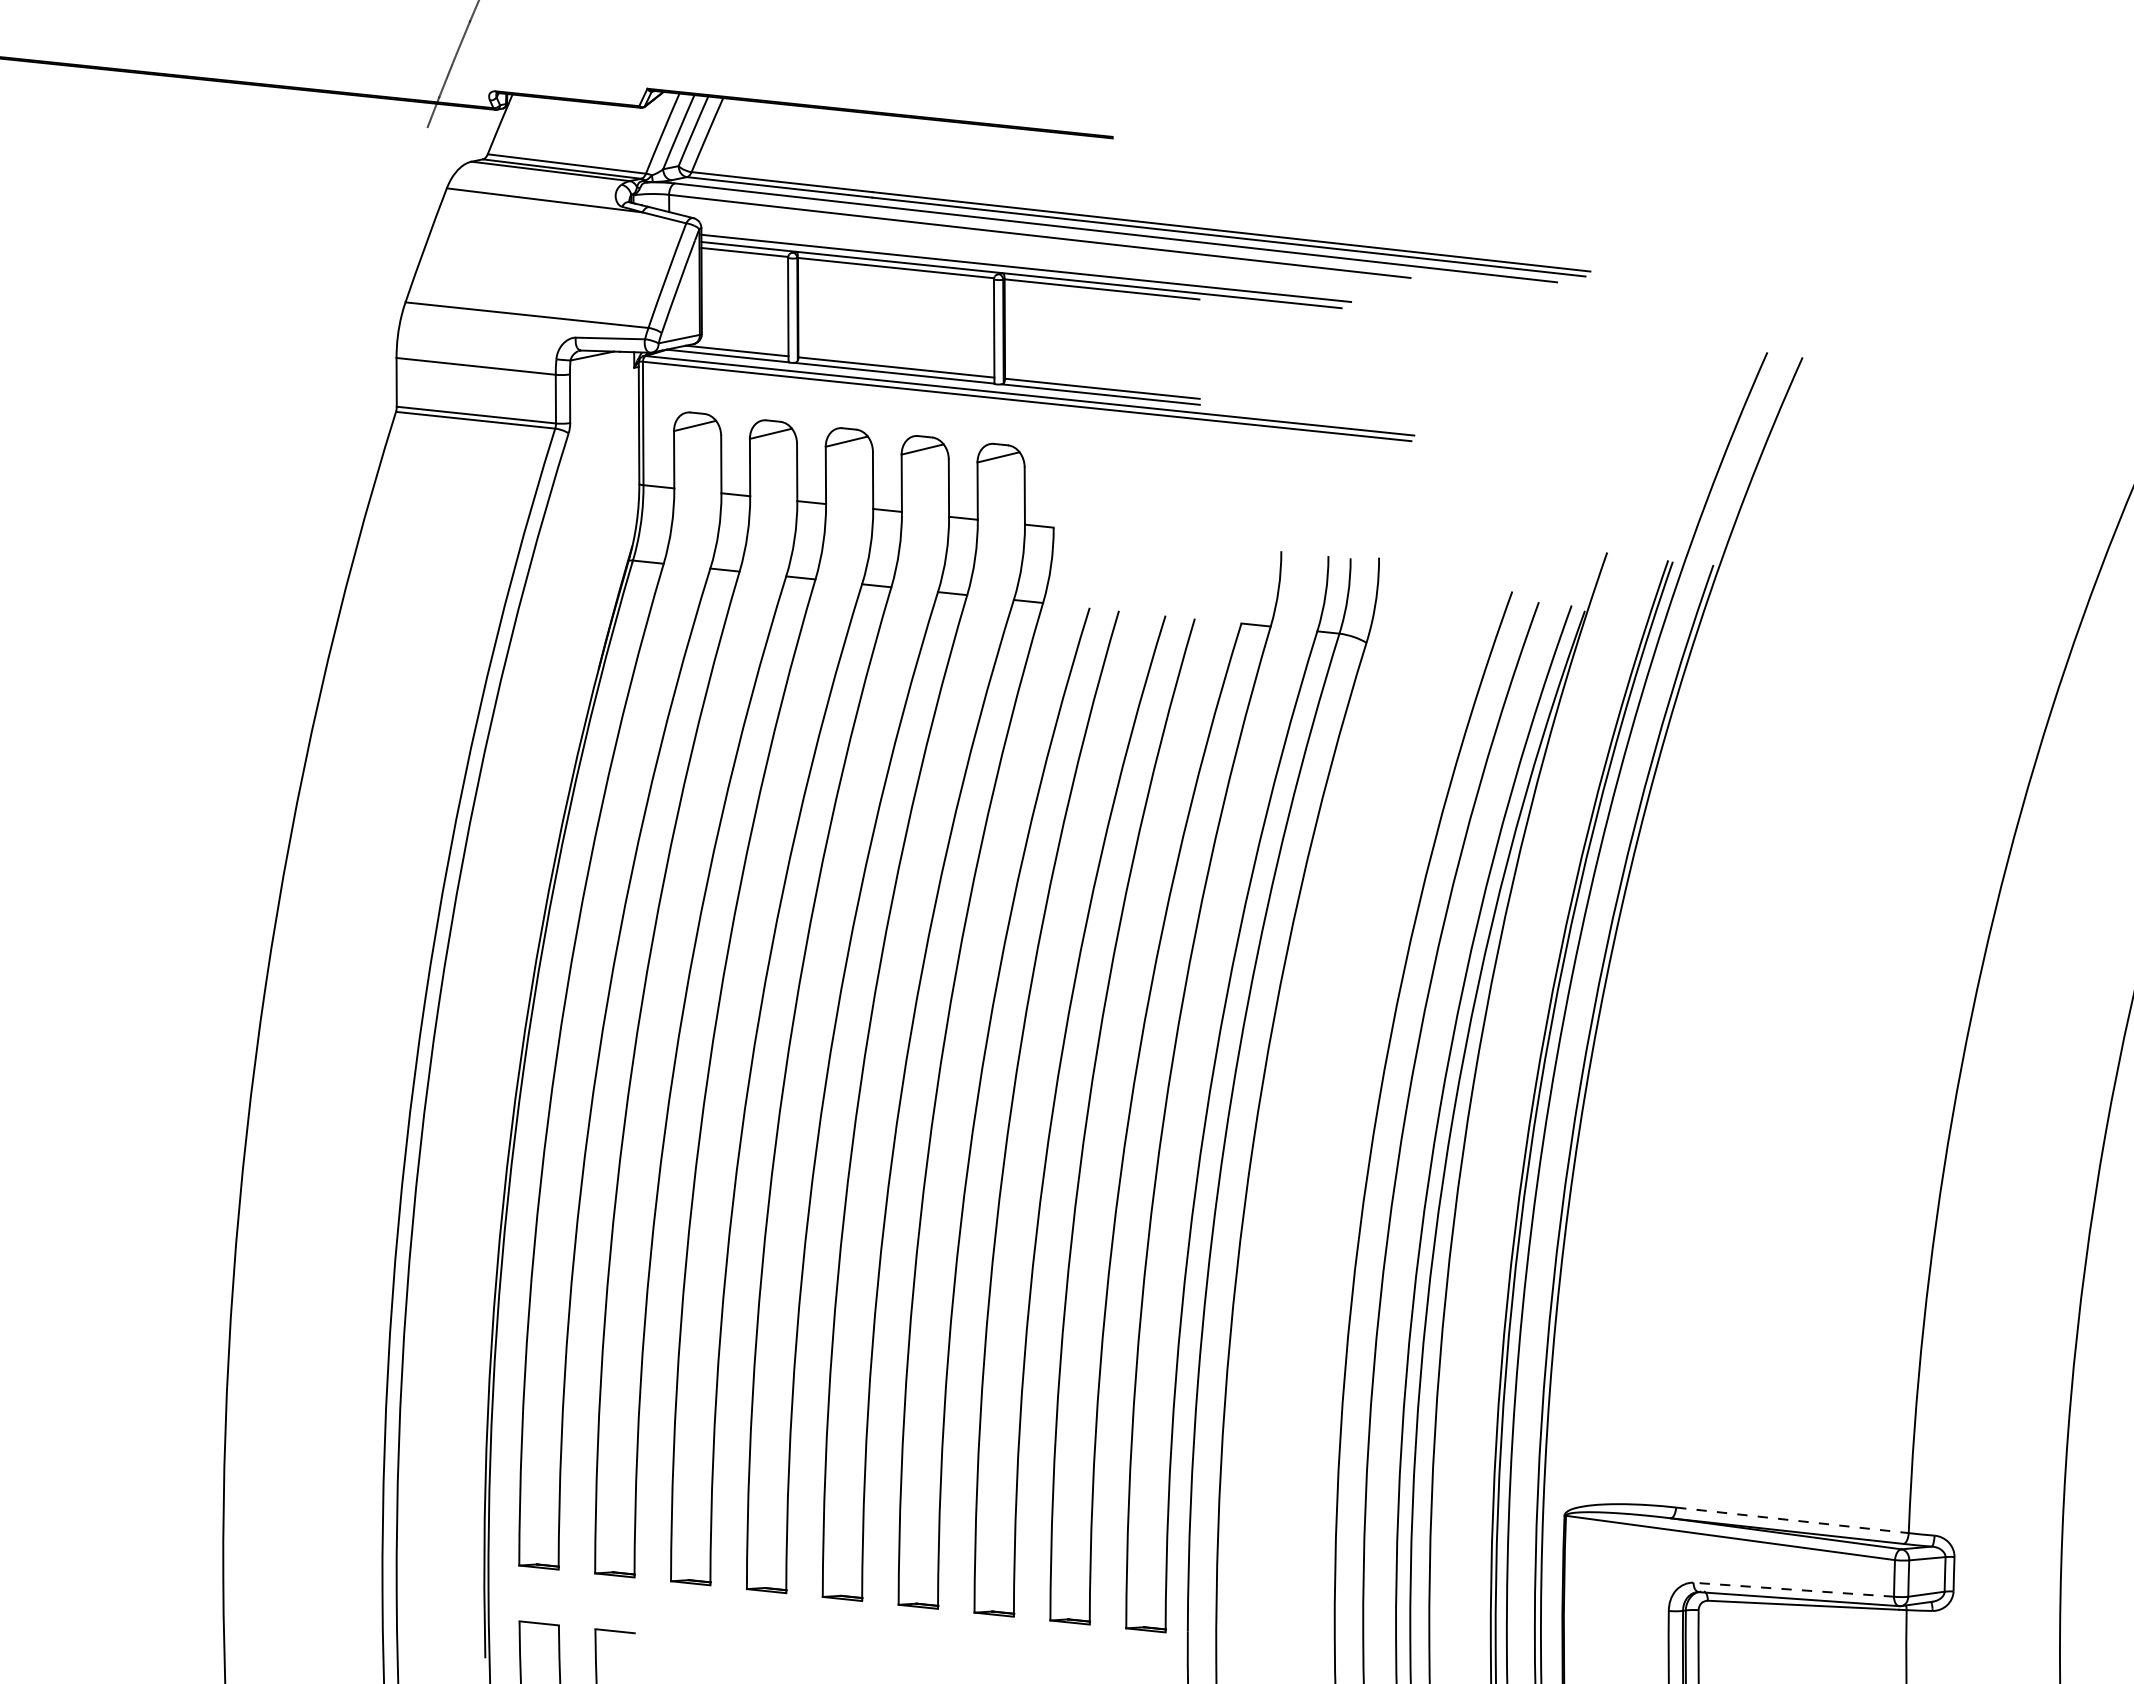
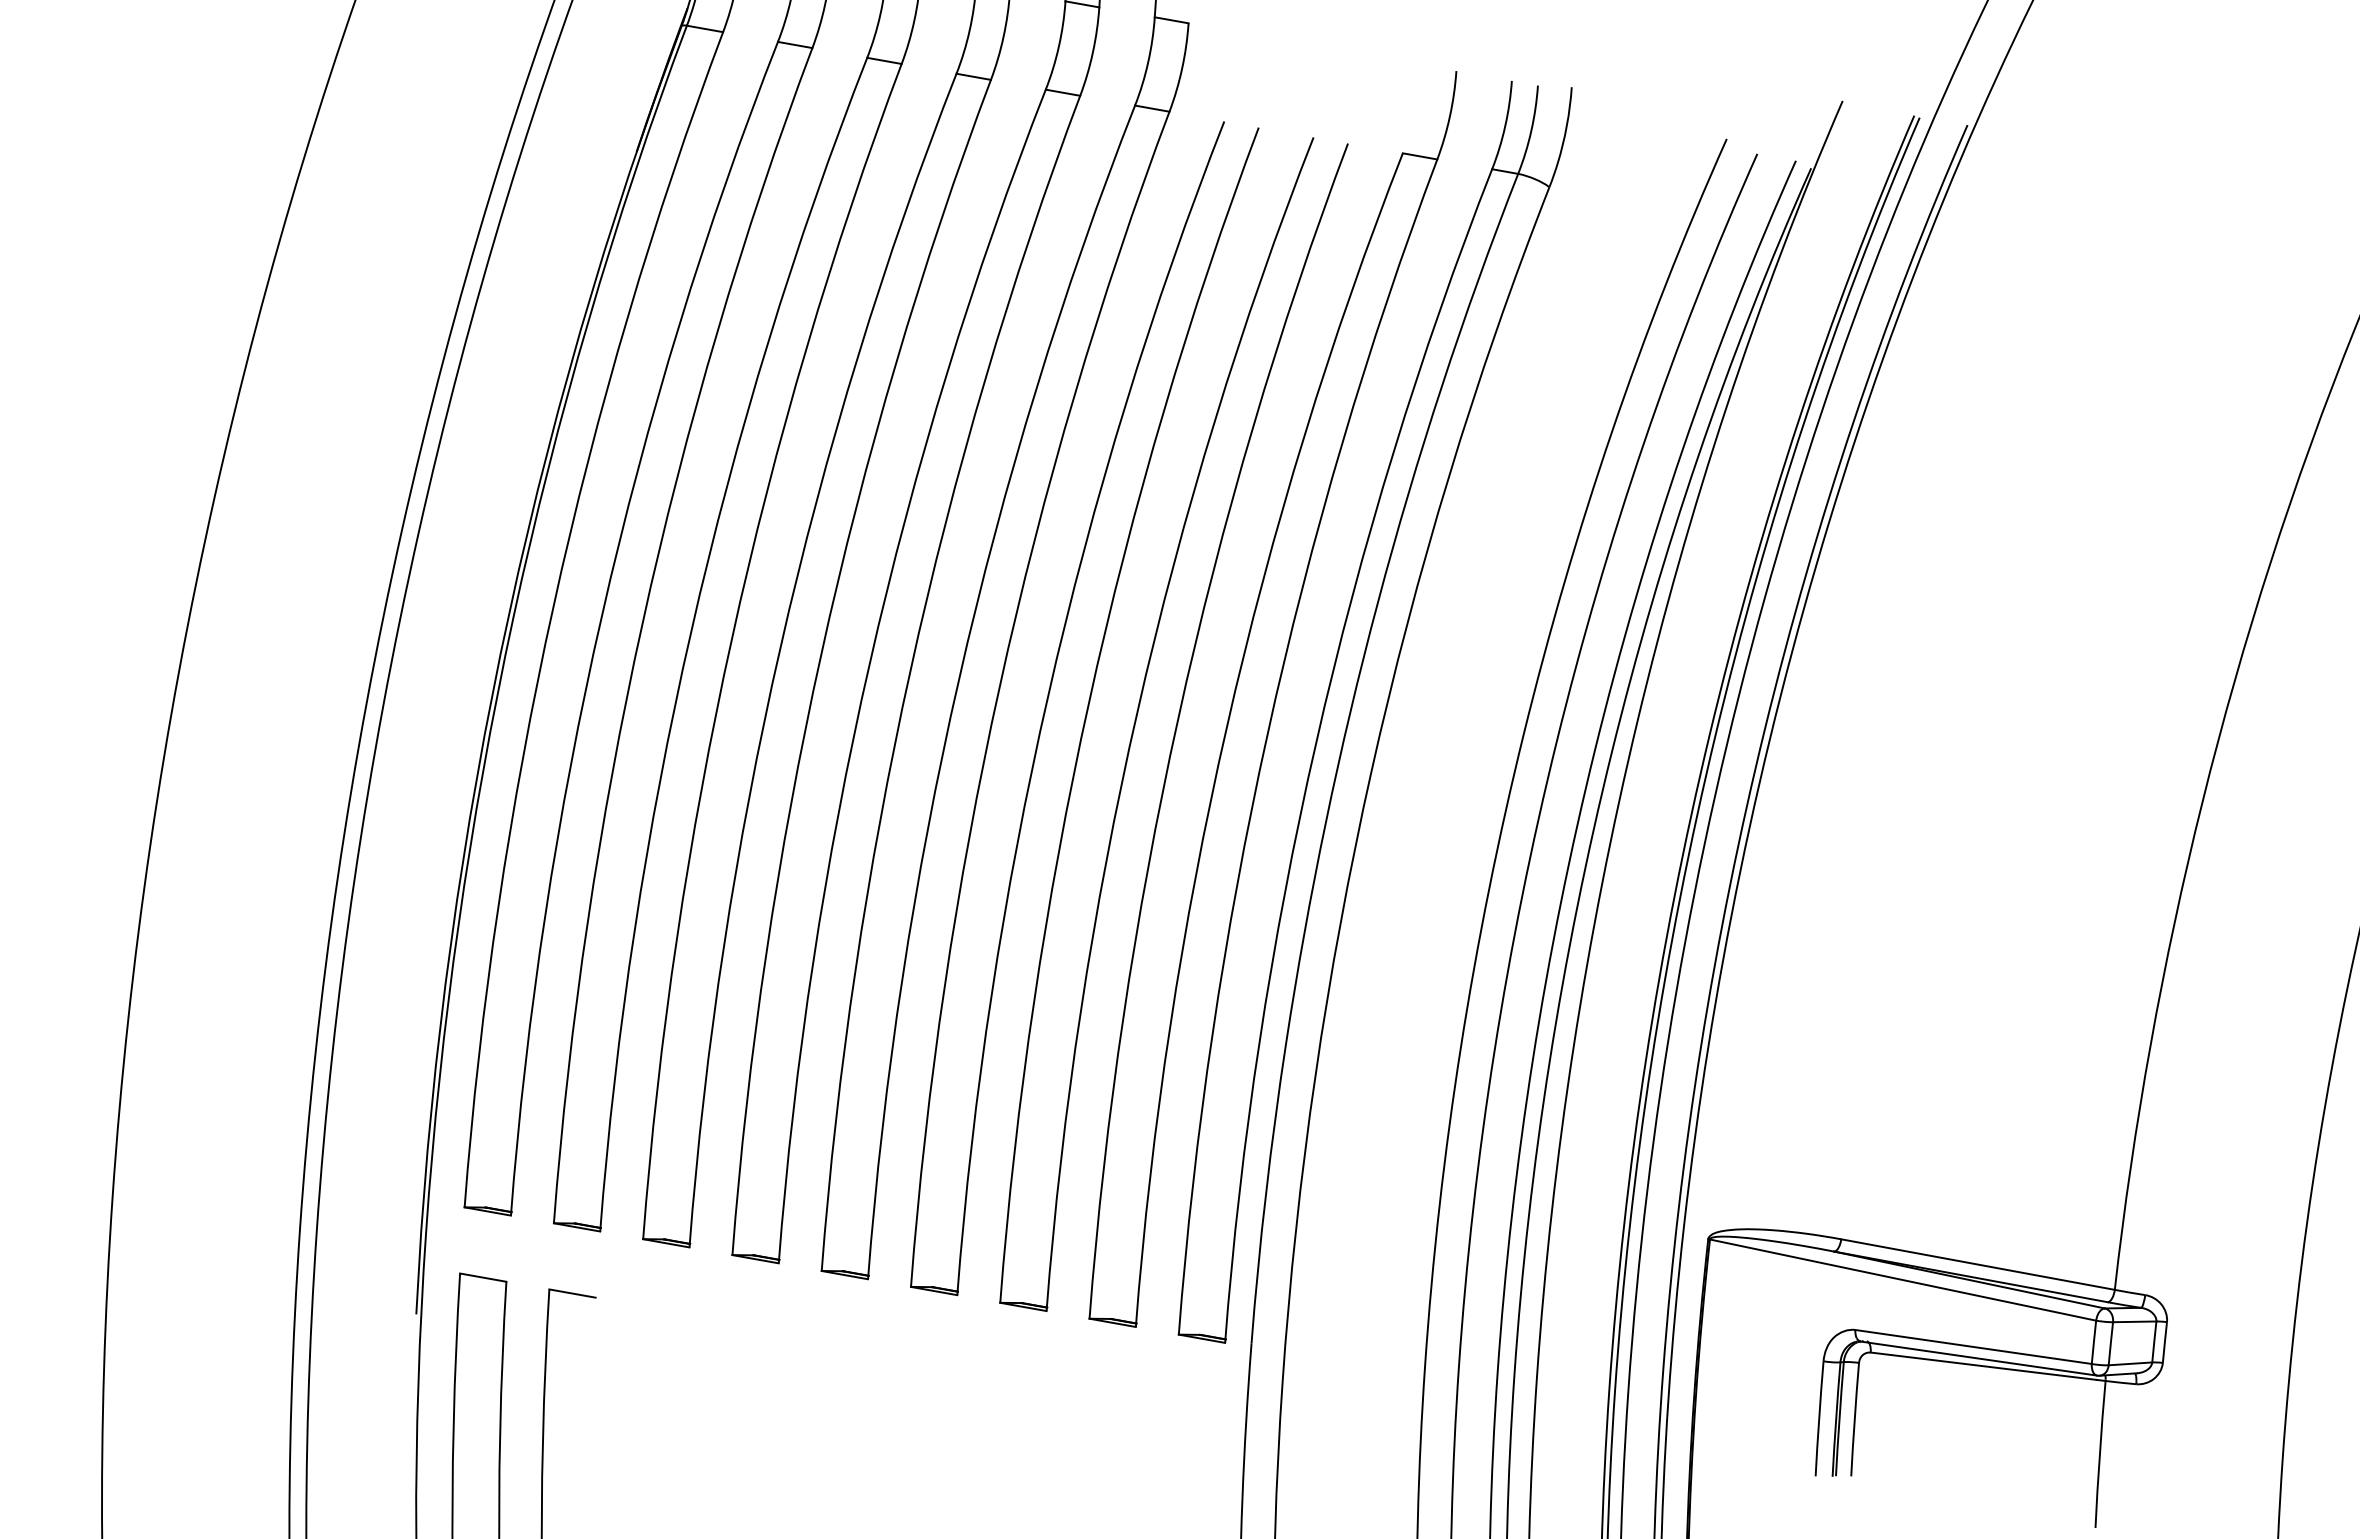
line: (1792, 1520) -> (1978, 1264), dashed -> solid
line: (1793, 1589) -> (1973, 1346), dashed -> solid

